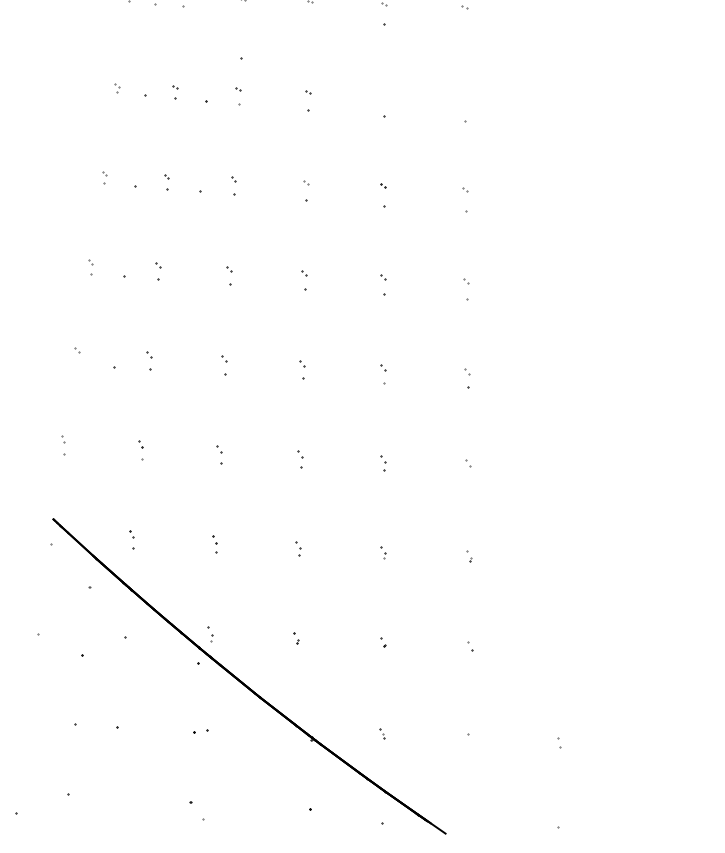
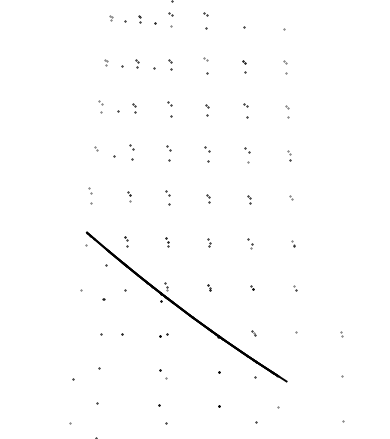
part: (238, 97) -> (171, 20), size x1.6
part: (307, 101) -> (205, 21), size x1.6
part: (306, 190) -> (206, 65), size x1.6
part: (91, 267) -> (101, 107), size x1.6
part: (228, 276) -> (169, 109), size x1.6
part: (383, 286) -> (246, 111), size x1.4
part: (148, 360) -> (131, 152), size x1.6
part: (225, 365) -> (169, 153), size x1.6
part: (302, 370) -> (207, 154), size x1.6
part: (382, 374) -> (247, 155), size x1.6
part: (63, 444) -> (90, 195), size x1.6
part: (220, 456) -> (168, 198), size x1.6
part: (384, 552) -> (251, 243), size x1.6

